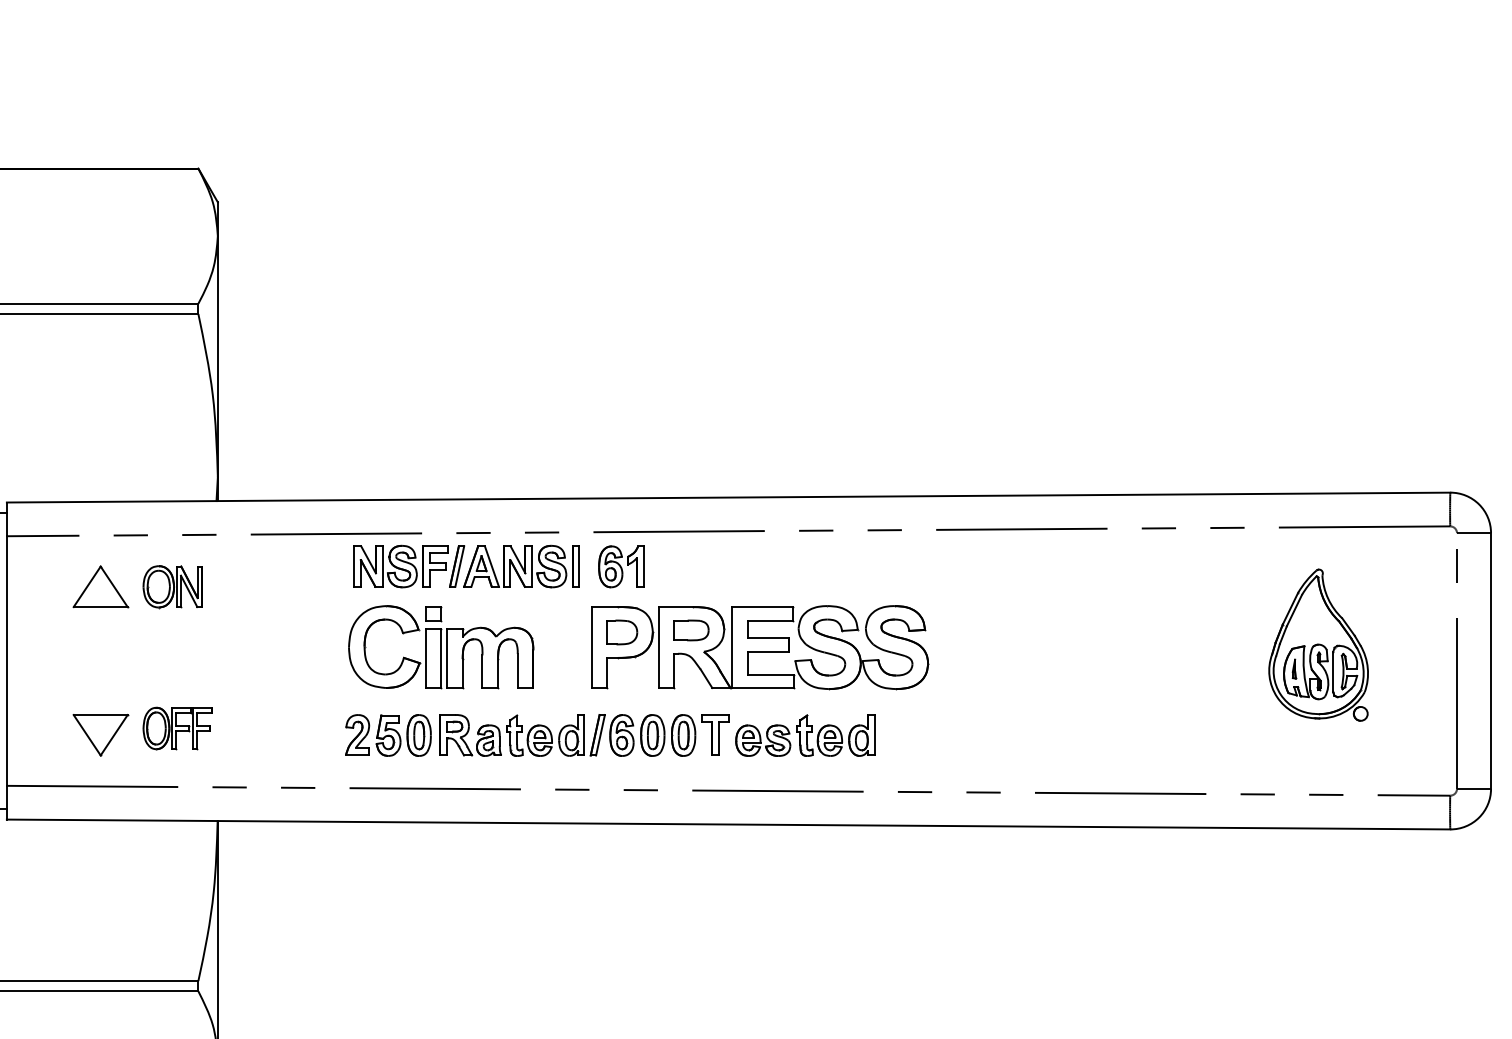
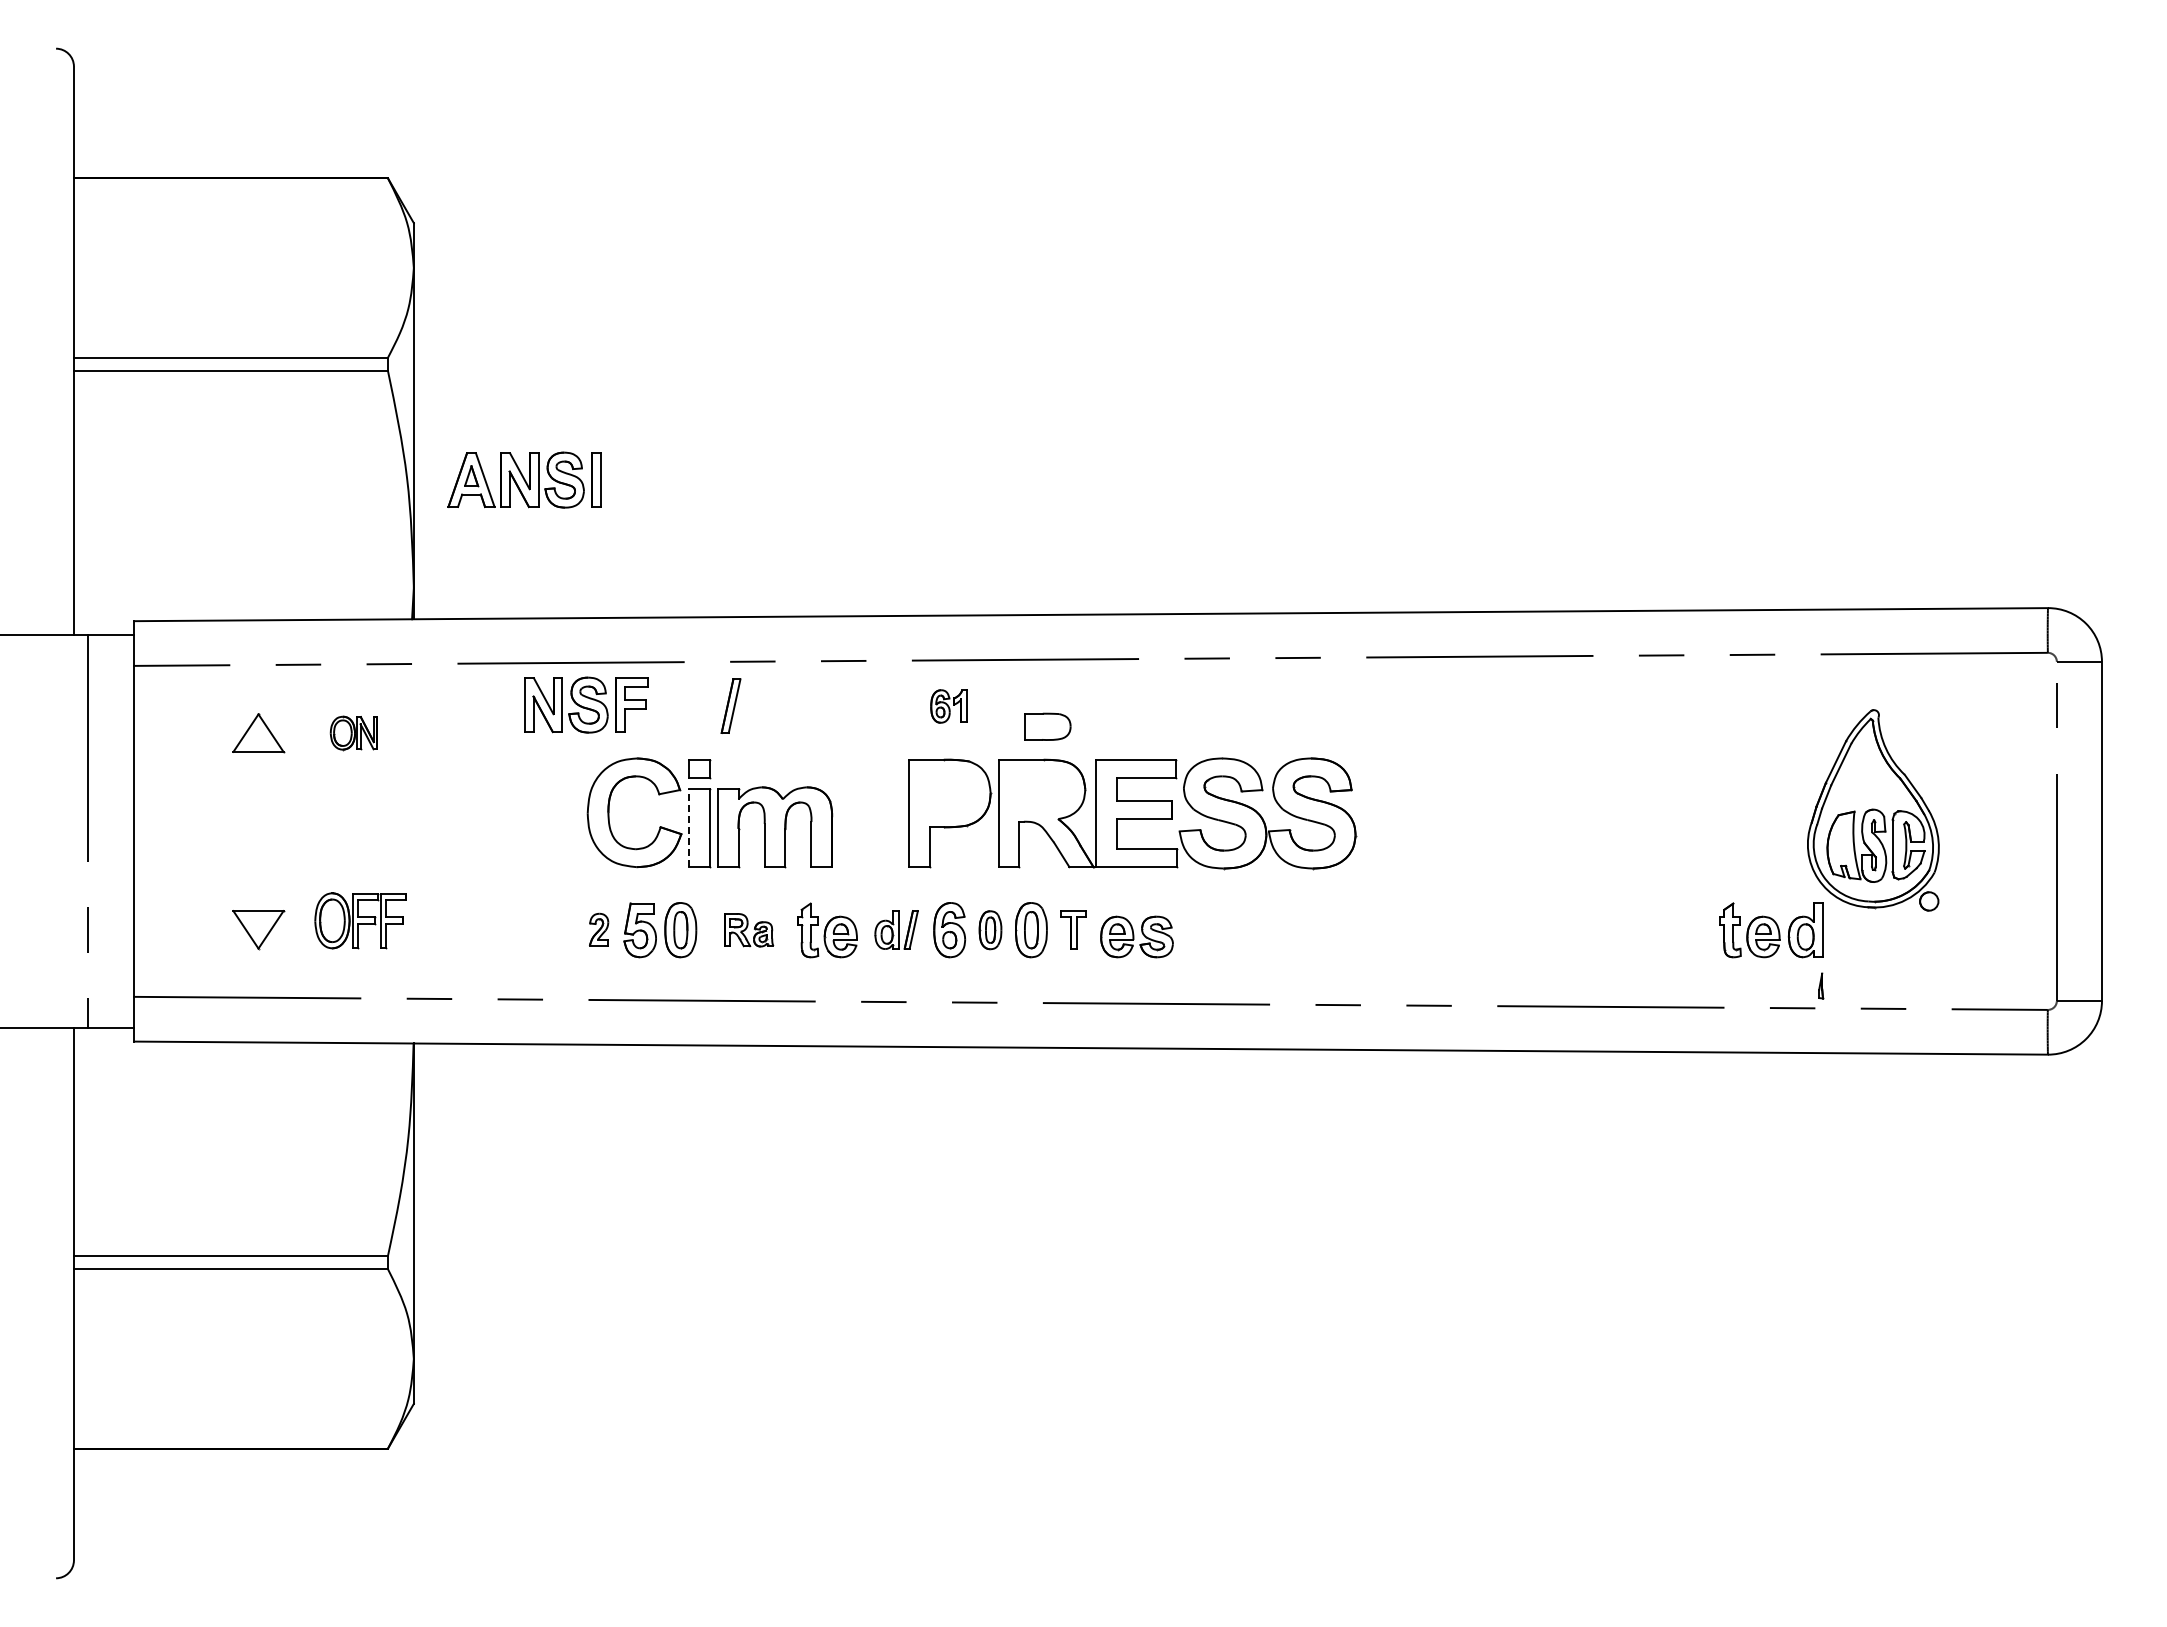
part: (400, 566) -> (586, 704), moved
part: (521, 566) -> (524, 479), moved
part: (621, 566) -> (948, 706), size x0.6
part: (100, 587) -> (258, 733), size x0.7
part: (172, 587) -> (353, 733), size x0.6
part: (691, 630) -> (1047, 726), moved
part: (621, 632) -> (949, 793), removed
line: (425, 658) -> (689, 827), solid -> dashed
part: (1294, 668) -> (1821, 985), moved
part: (100, 735) -> (258, 929), size x0.7
part: (357, 735) -> (598, 929), size x0.6
part: (470, 735) -> (748, 930), size x0.6
part: (581, 735) -> (896, 929), size x0.7
part: (652, 735) -> (990, 930), size x0.7
part: (715, 735) -> (1073, 929), size x0.7
part: (836, 735) -> (1771, 930), moved

